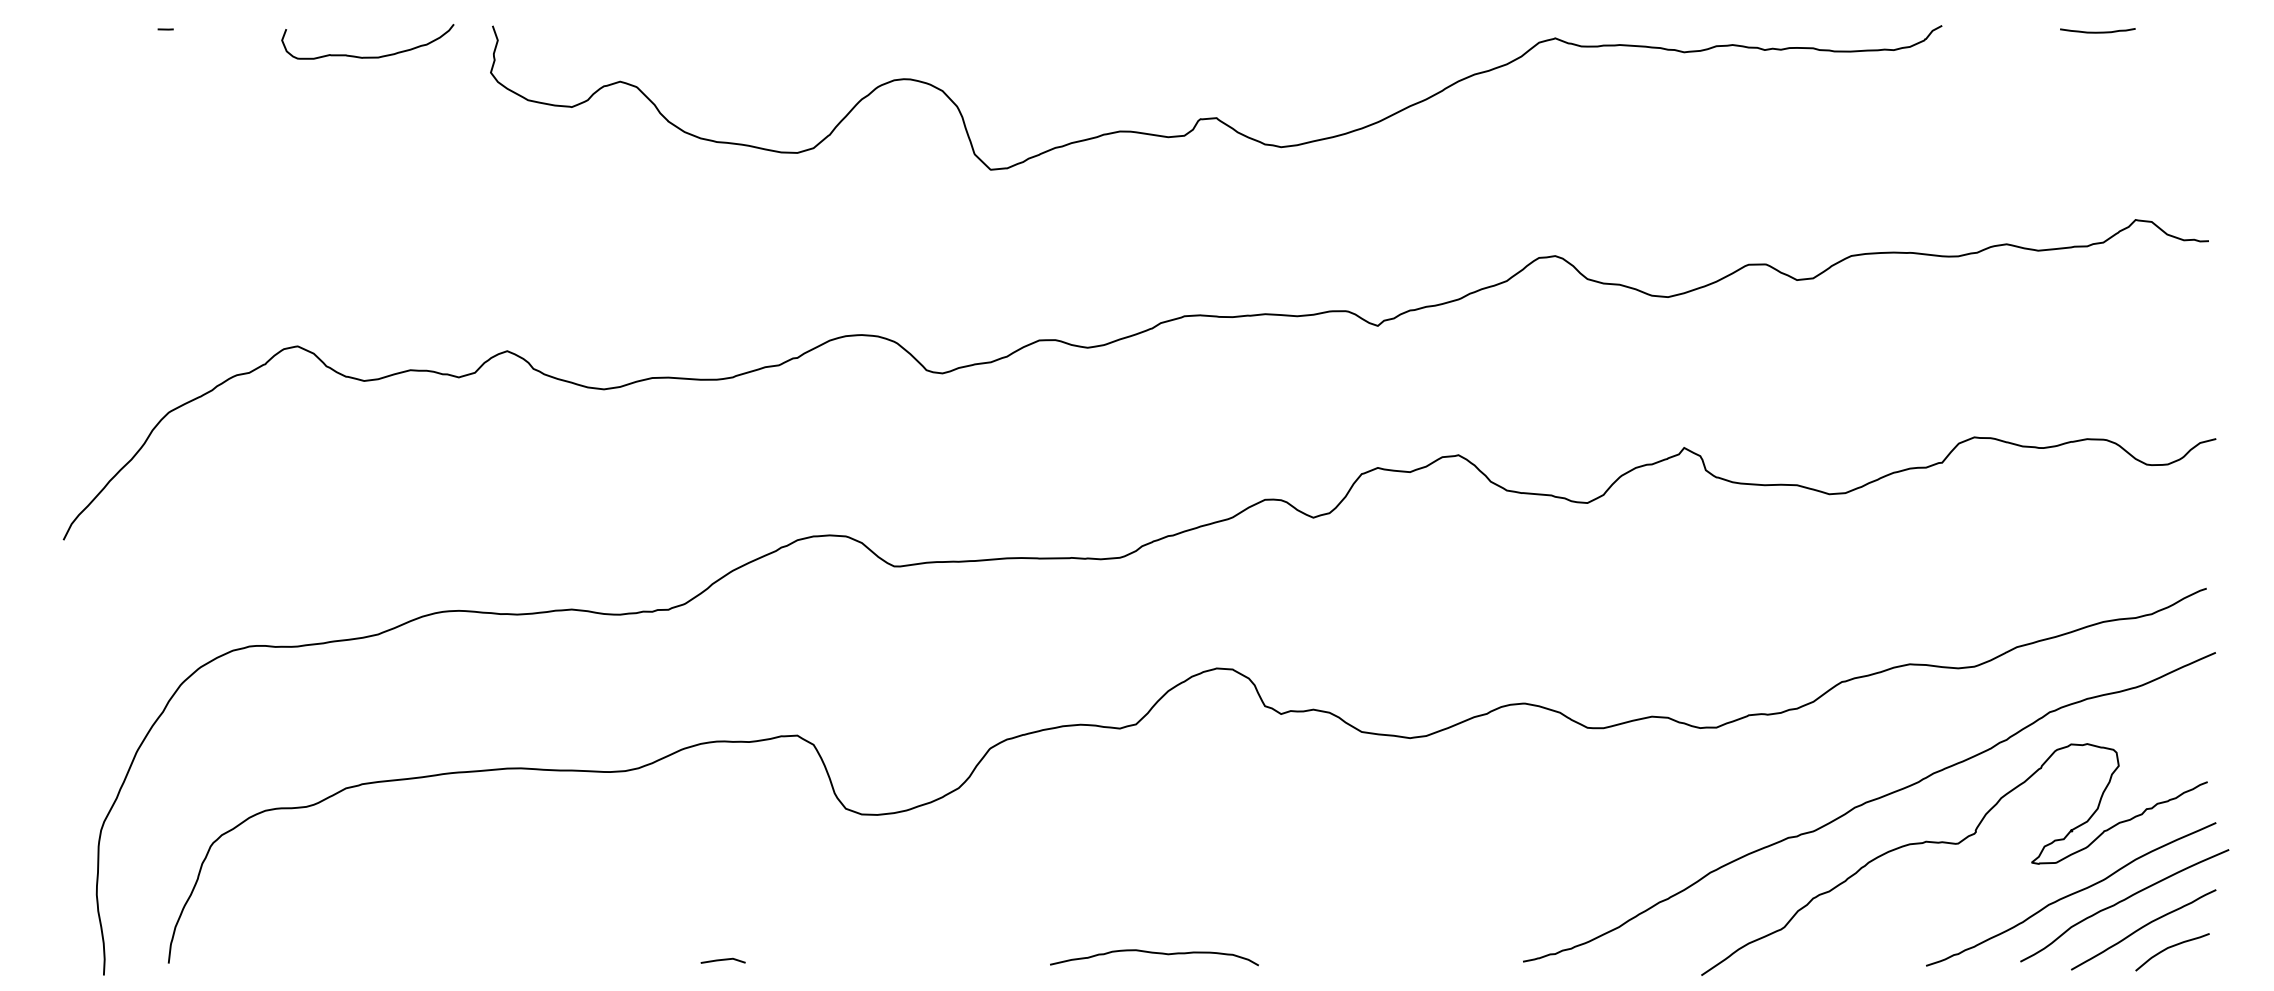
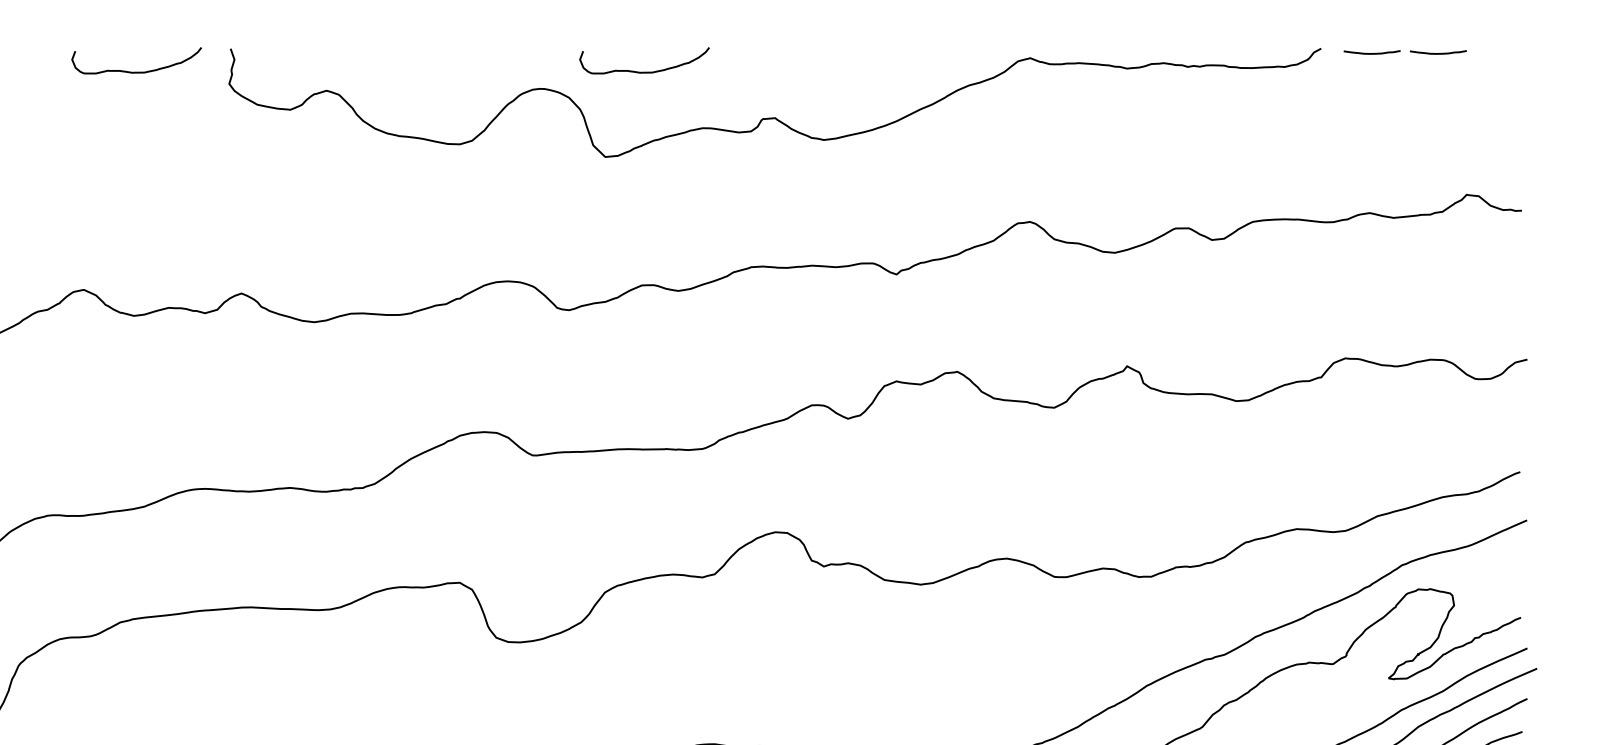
curve: (2009, 31) -> (1371, 52), added
curve: (1042, 56) -> (644, 71), added

